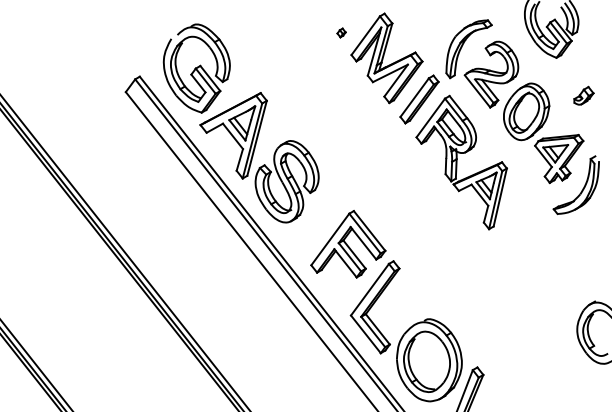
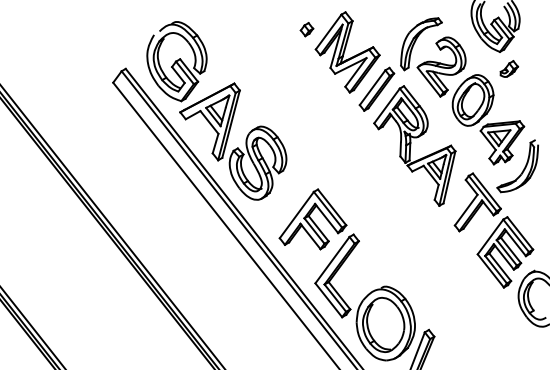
part: (341, 32) -> (306, 29), size x1.67
part: (583, 95) -> (508, 68), moved
part: (549, 256) -> (493, 230), added

